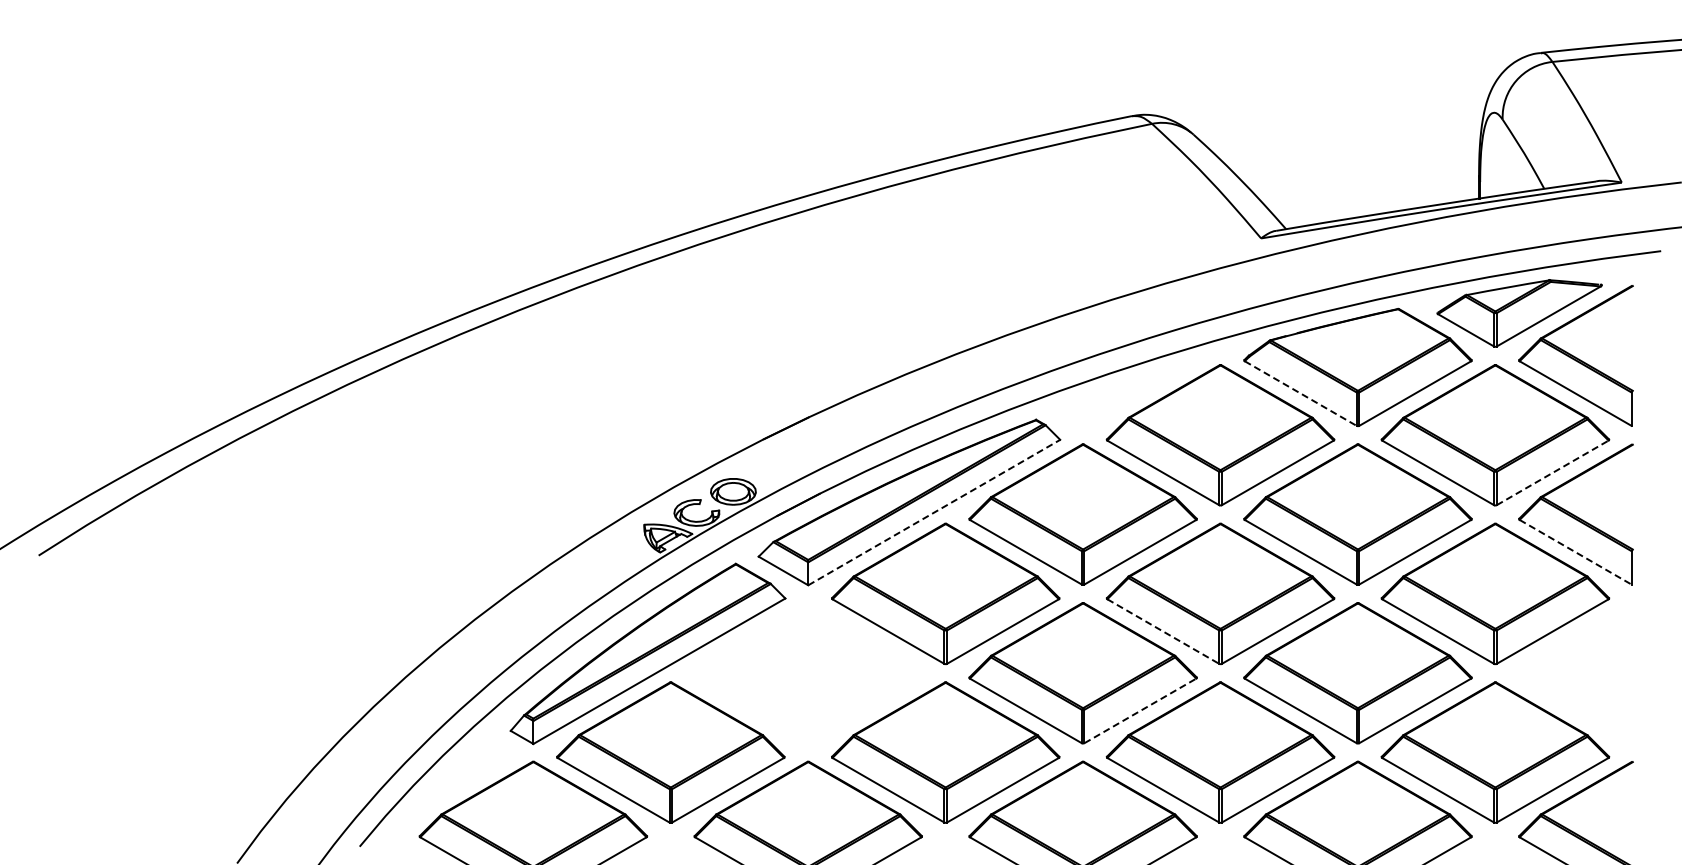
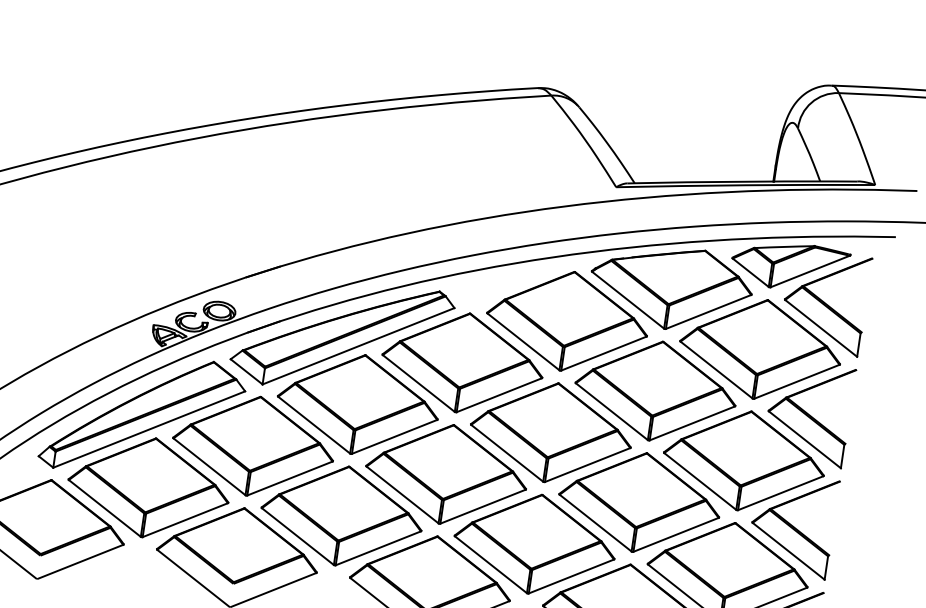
line: (1300, 393) -> (627, 300), dashed -> solid
line: (1552, 472) -> (796, 381), dashed -> solid
line: (934, 512) -> (358, 346), dashed -> solid
line: (1575, 552) -> (804, 440), dashed -> solid
line: (1163, 631) -> (507, 453), dashed -> solid
part: (807, 673) -> (253, 446), added
part: (1575, 673) -> (792, 525), added
line: (1140, 710) -> (483, 506), dashed -> solid

